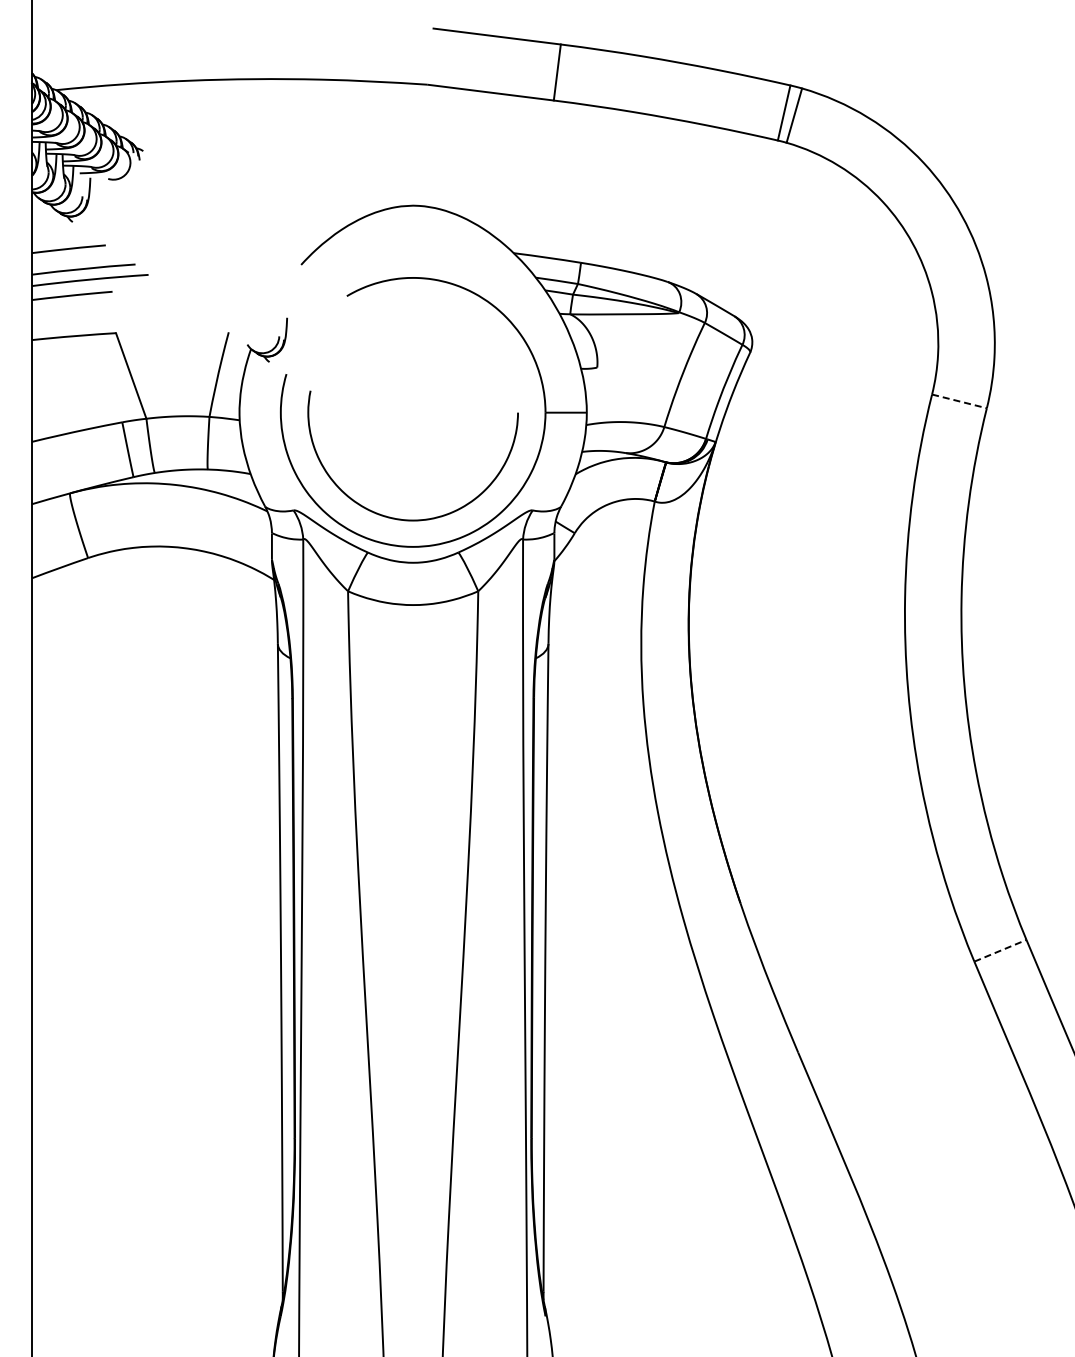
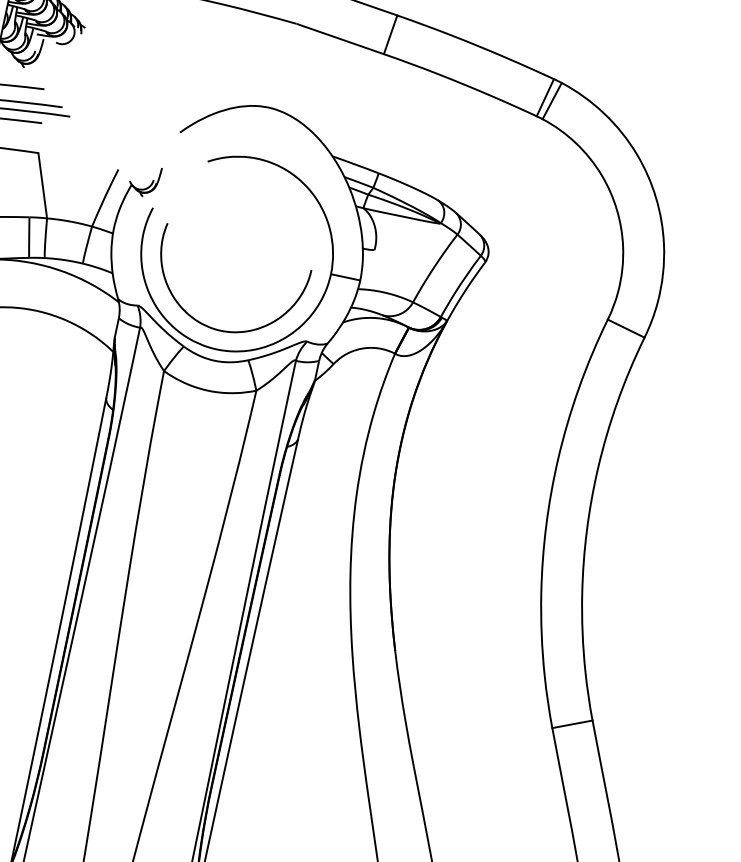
line: (959, 401) -> (626, 328), dashed -> solid
line: (1000, 950) -> (572, 724), dashed -> solid

